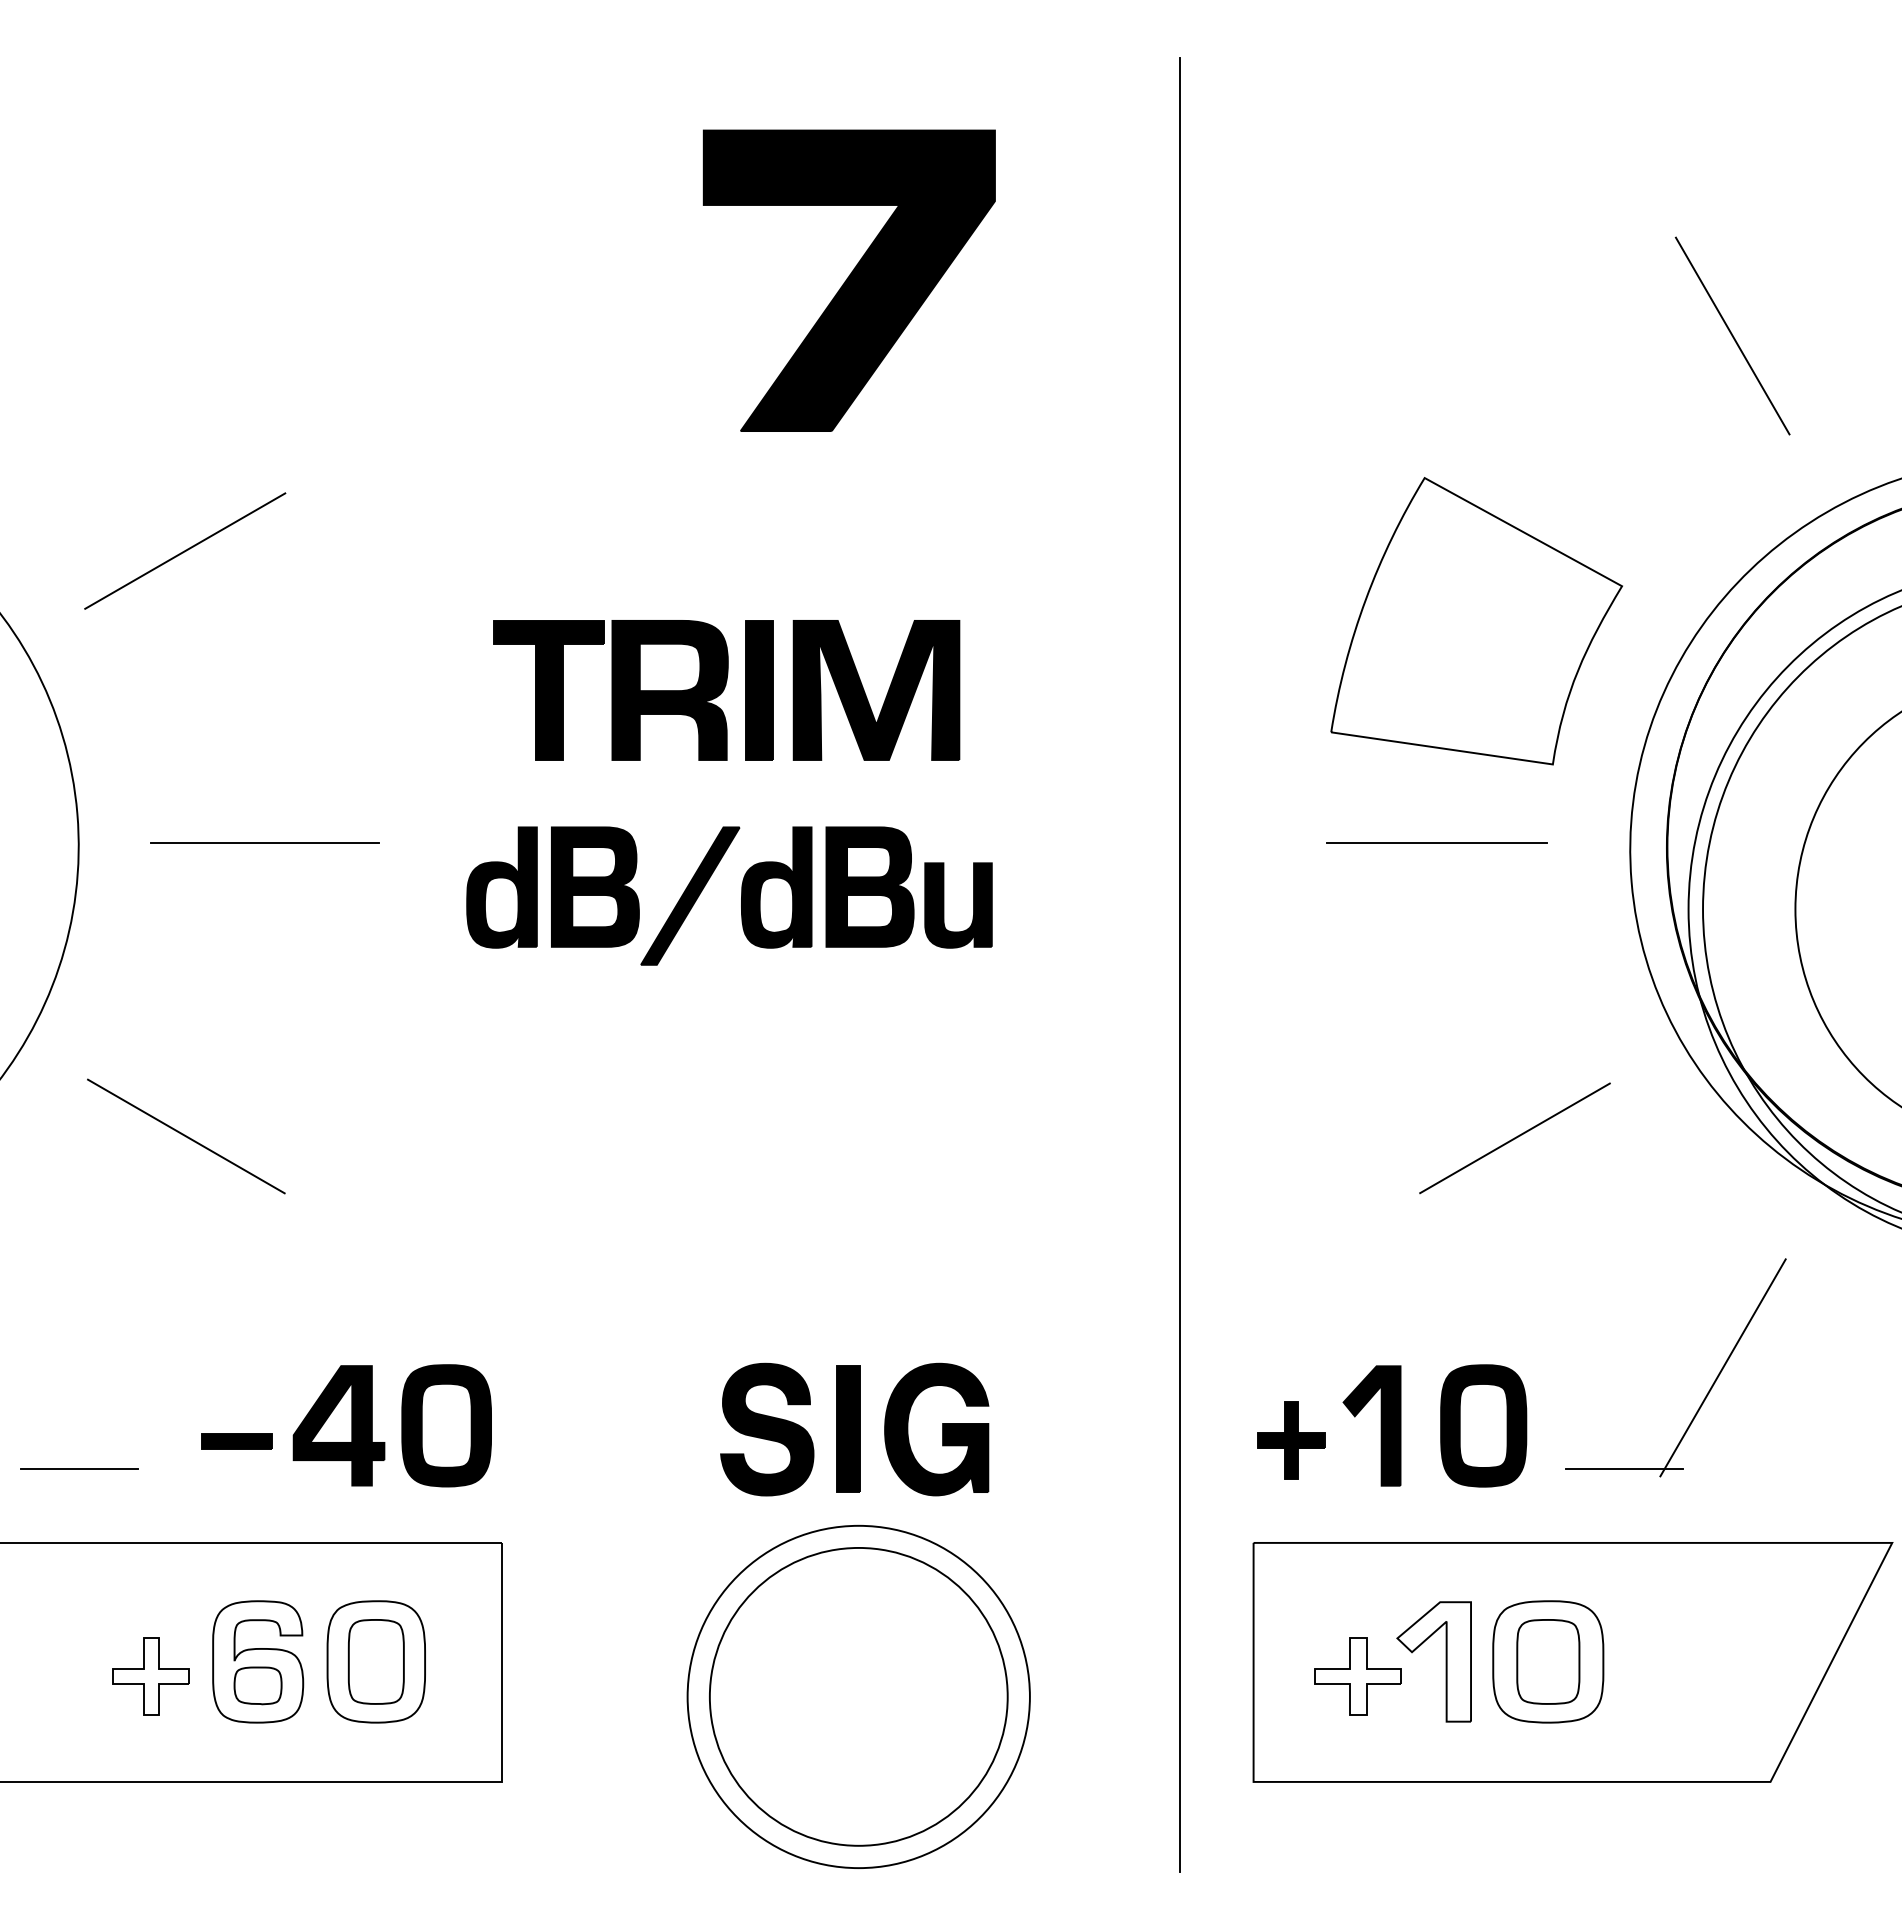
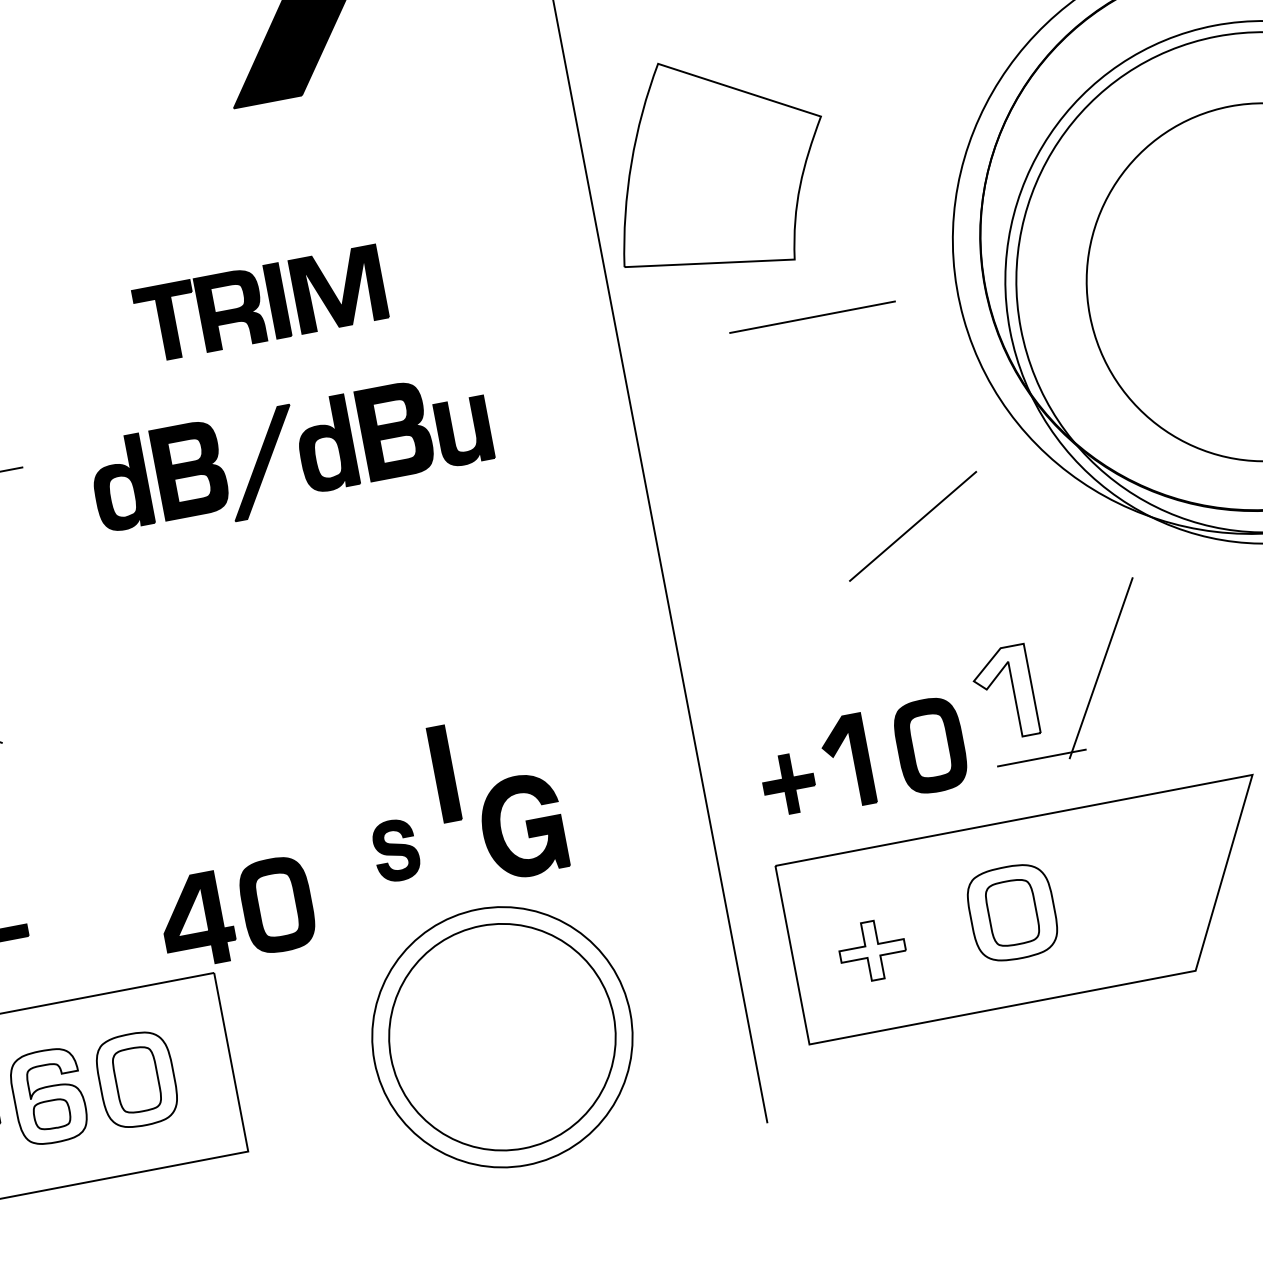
part: (1476, 621) -> (717, 163), moved
part: (726, 690) -> (260, 304), size x0.7
part: (401, 1425) -> (243, 911), moved
part: (848, 1428) -> (444, 773), moved
part: (767, 1429) -> (396, 850), size x0.6
part: (1445, 1661) -> (1013, 691), moved

